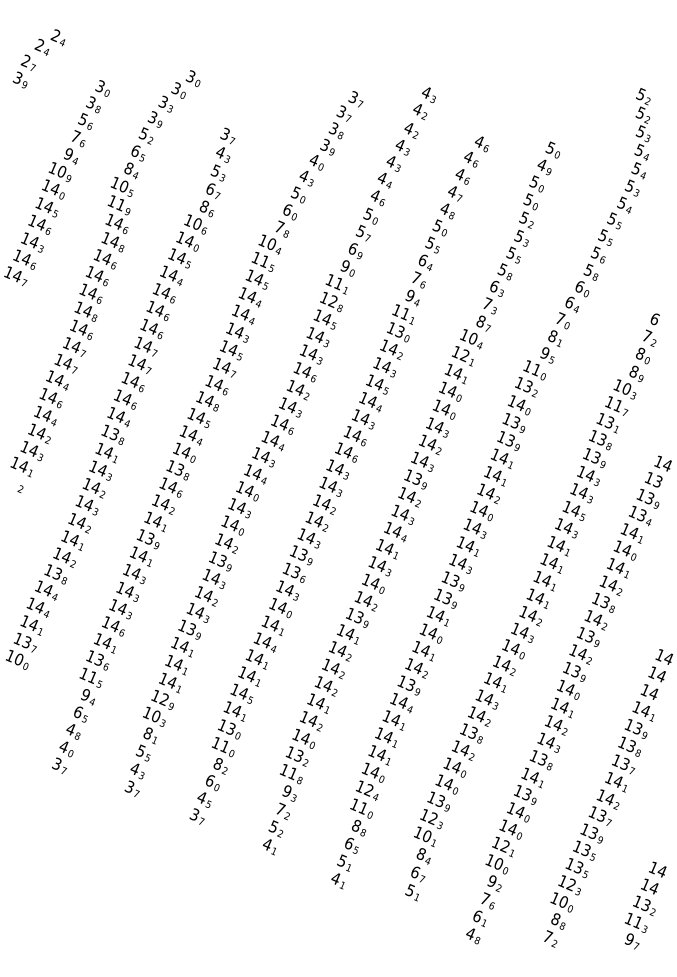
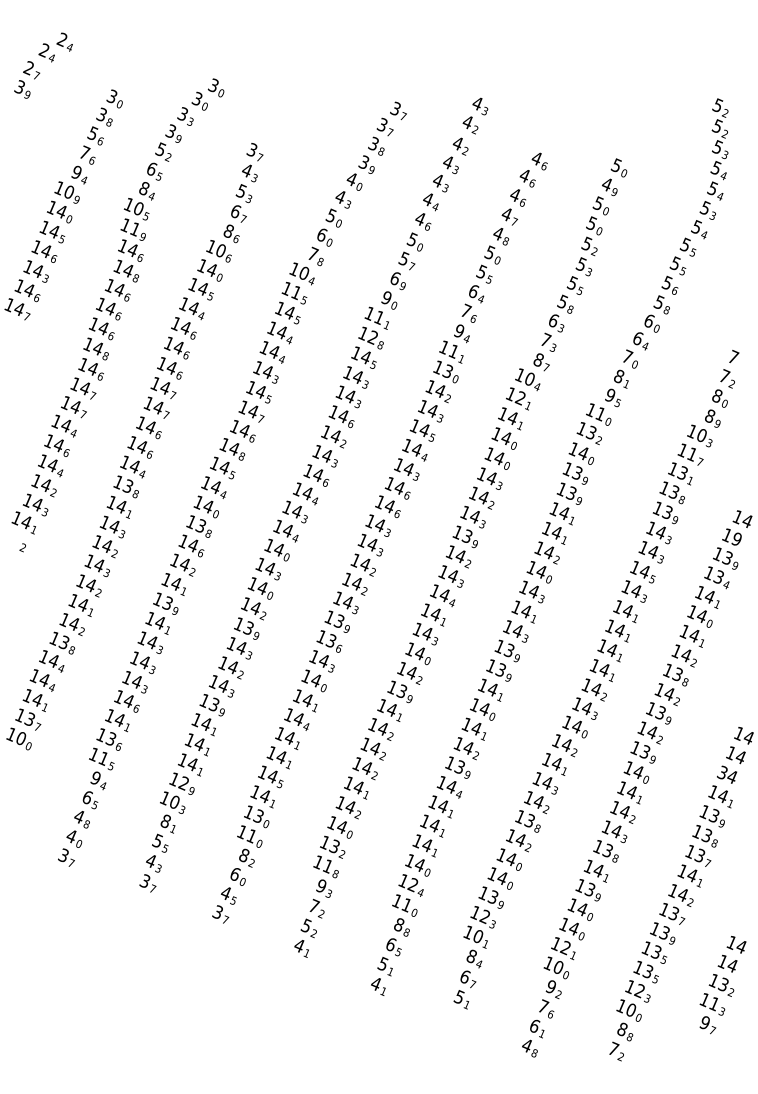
text: (655, 318) -> (734, 356), 6 -> 7
text: (657, 481) -> (736, 539), 13 -> 19
text: (644, 689) -> (721, 772), 14 -> 34
text: (645, 905) -> (722, 984), moved

